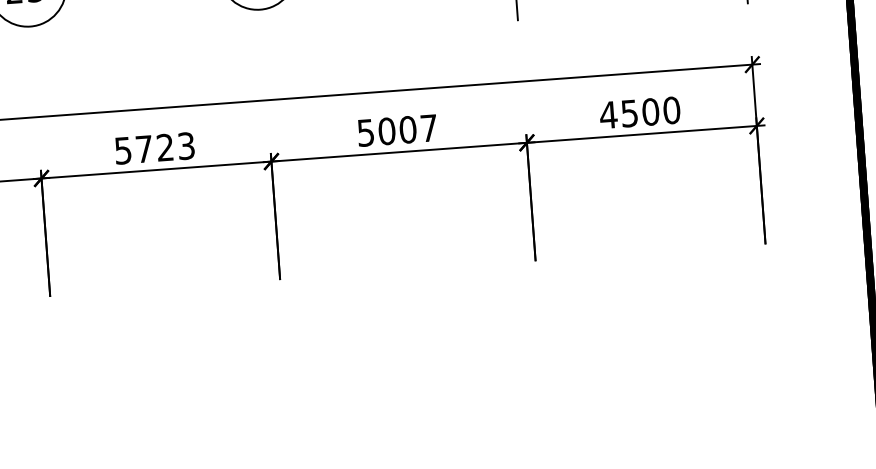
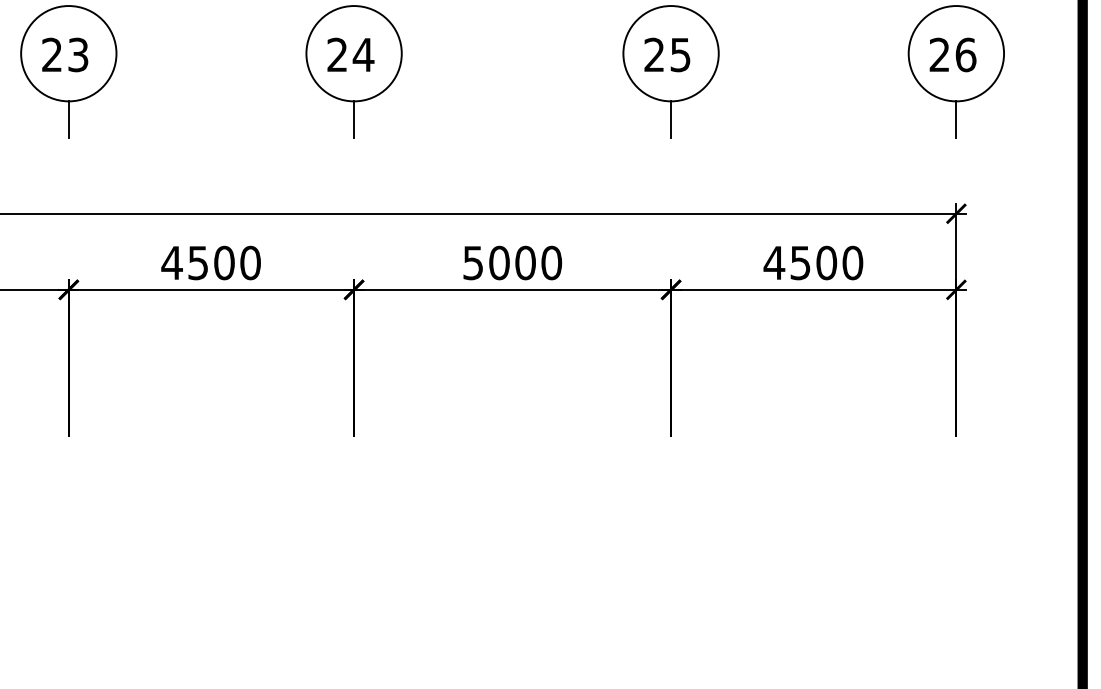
line: (261, 24) -> (354, 119), added
line: (31, 41) -> (68, 119), added
text: (428, 127) -> (551, 262), 5007 -> 5000
text: (154, 148) -> (210, 262), 5723 -> 4500

